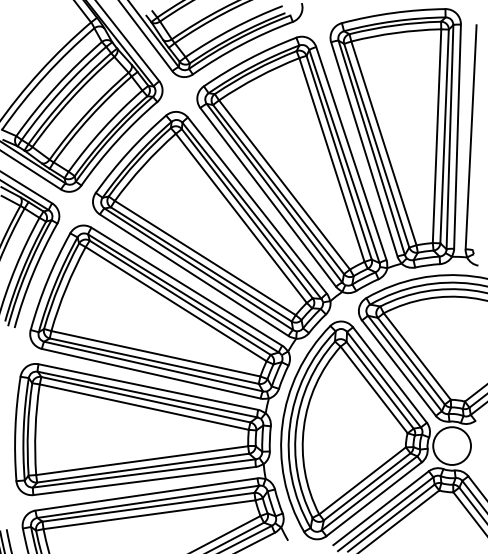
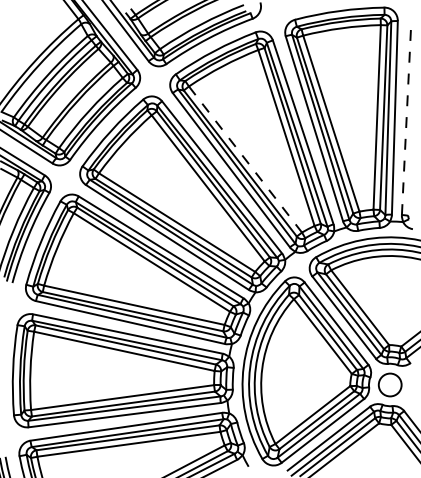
line: (471, 136) -> (406, 117), solid -> dashed
line: (284, 184) -> (245, 159), solid -> dashed
circle: (452, 445) -> (390, 384), size x0.7

